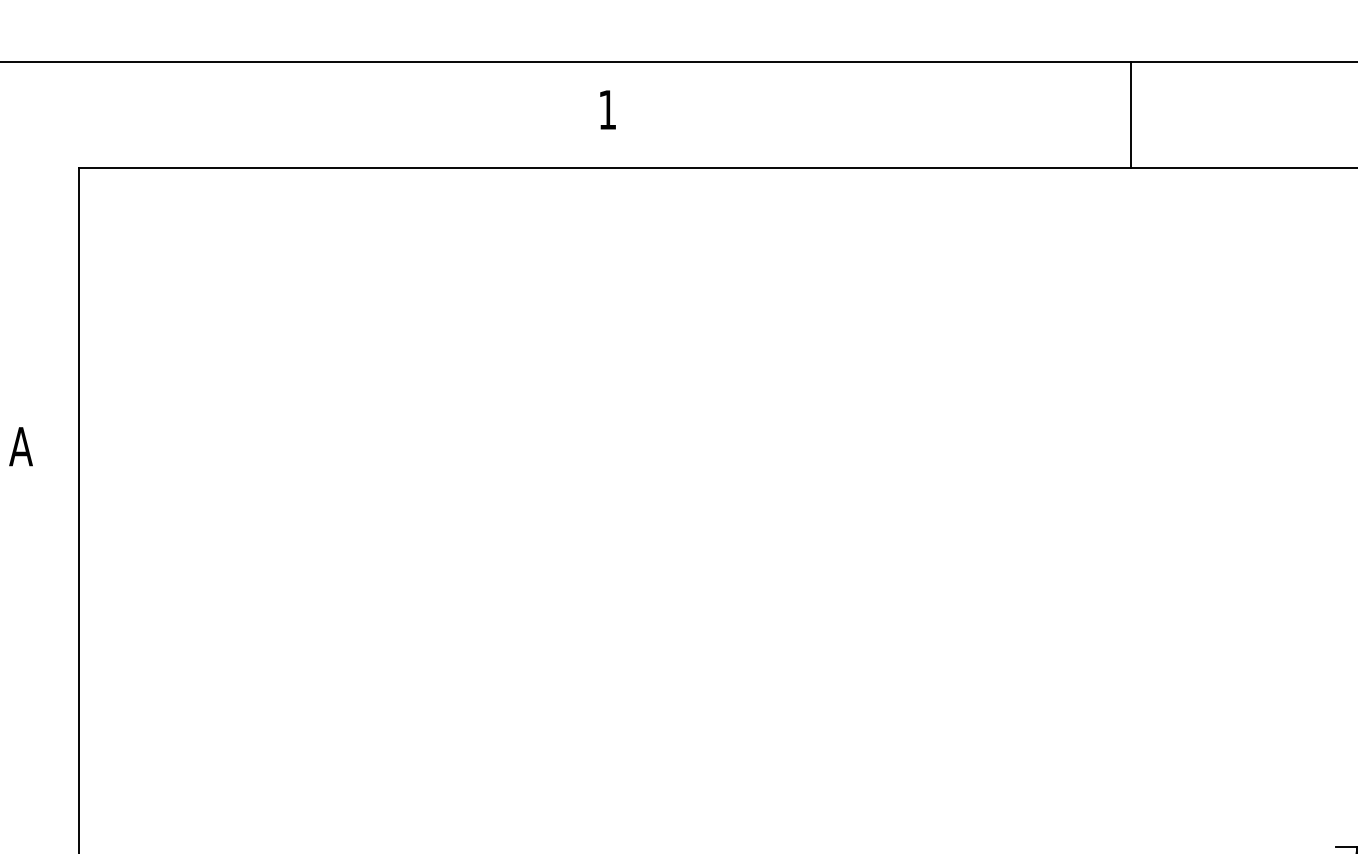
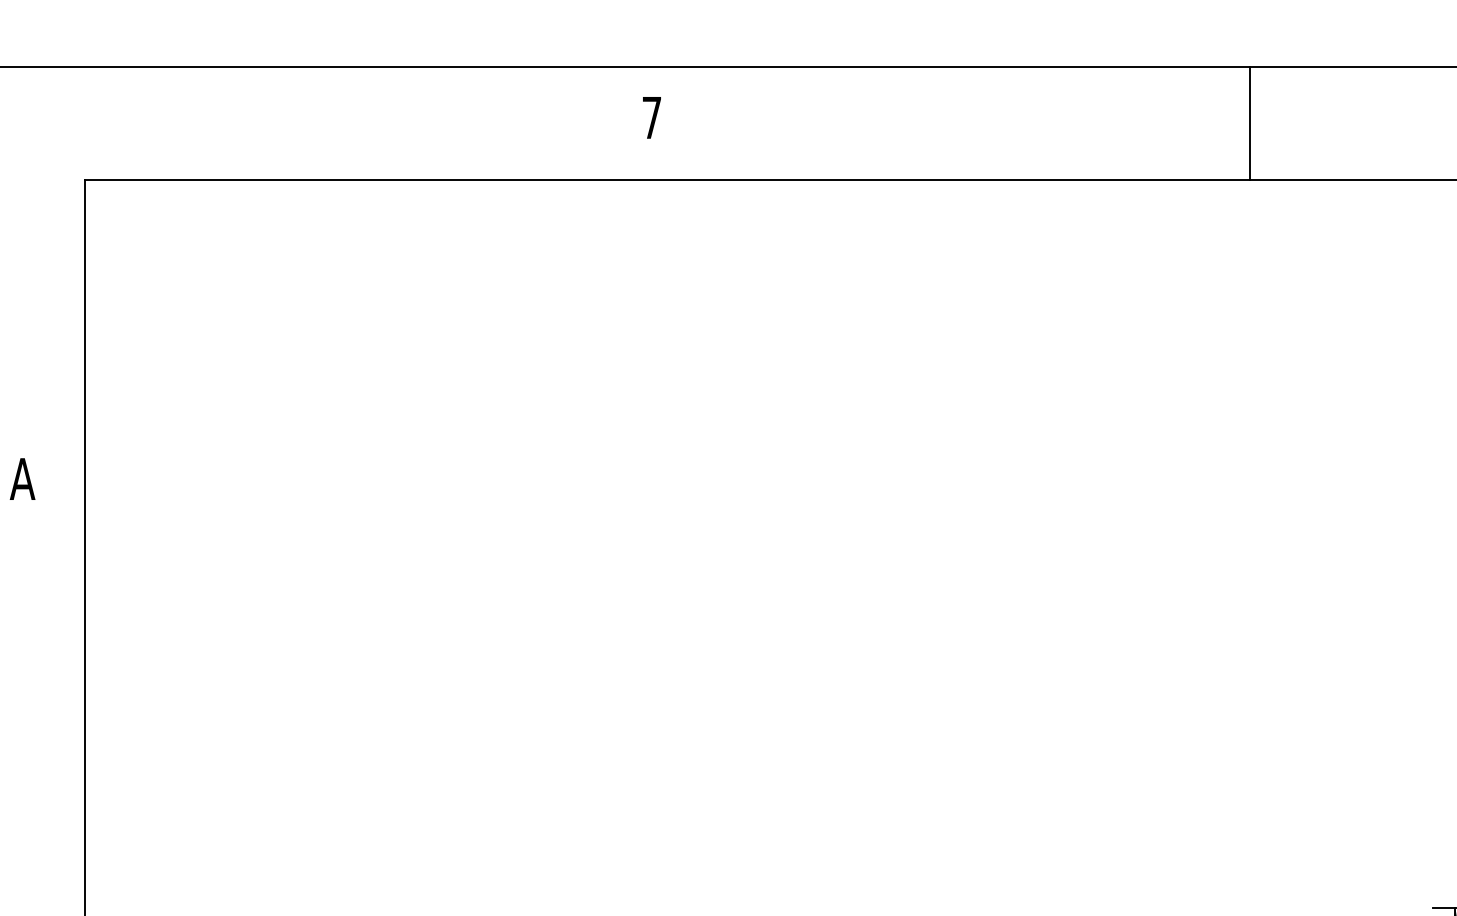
text: (607, 109) -> (651, 117), 1 -> 7
line: (1131, 114) -> (1249, 122), moved

